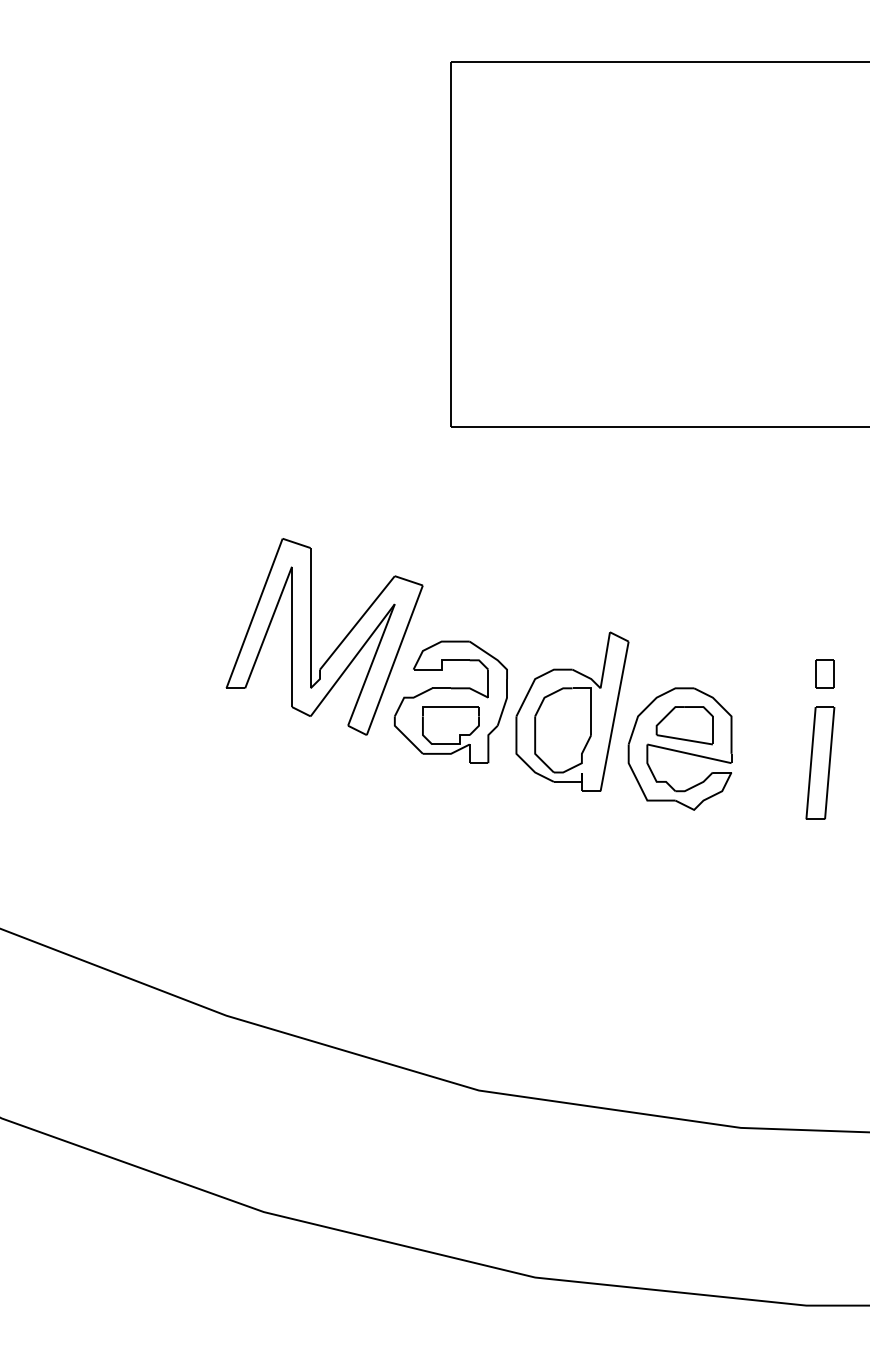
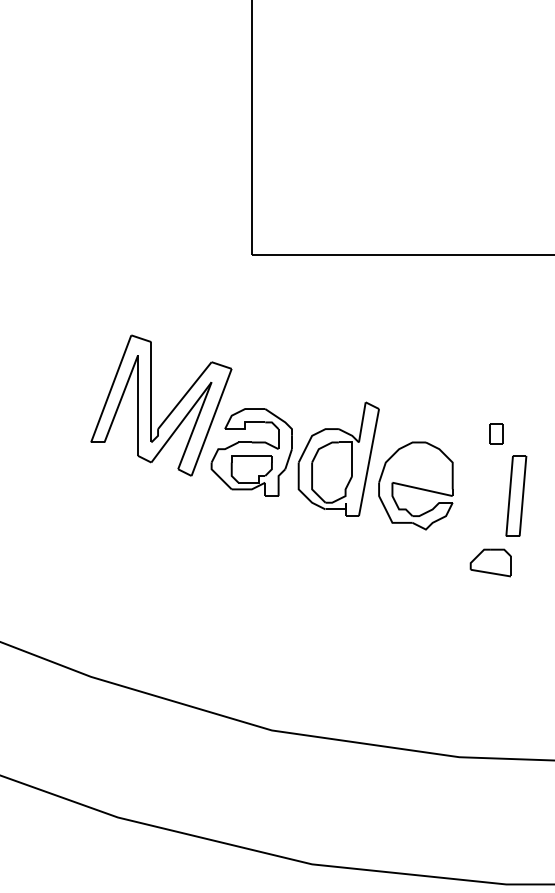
part: (824, 673) -> (496, 433), moved
part: (684, 725) -> (490, 562), moved

